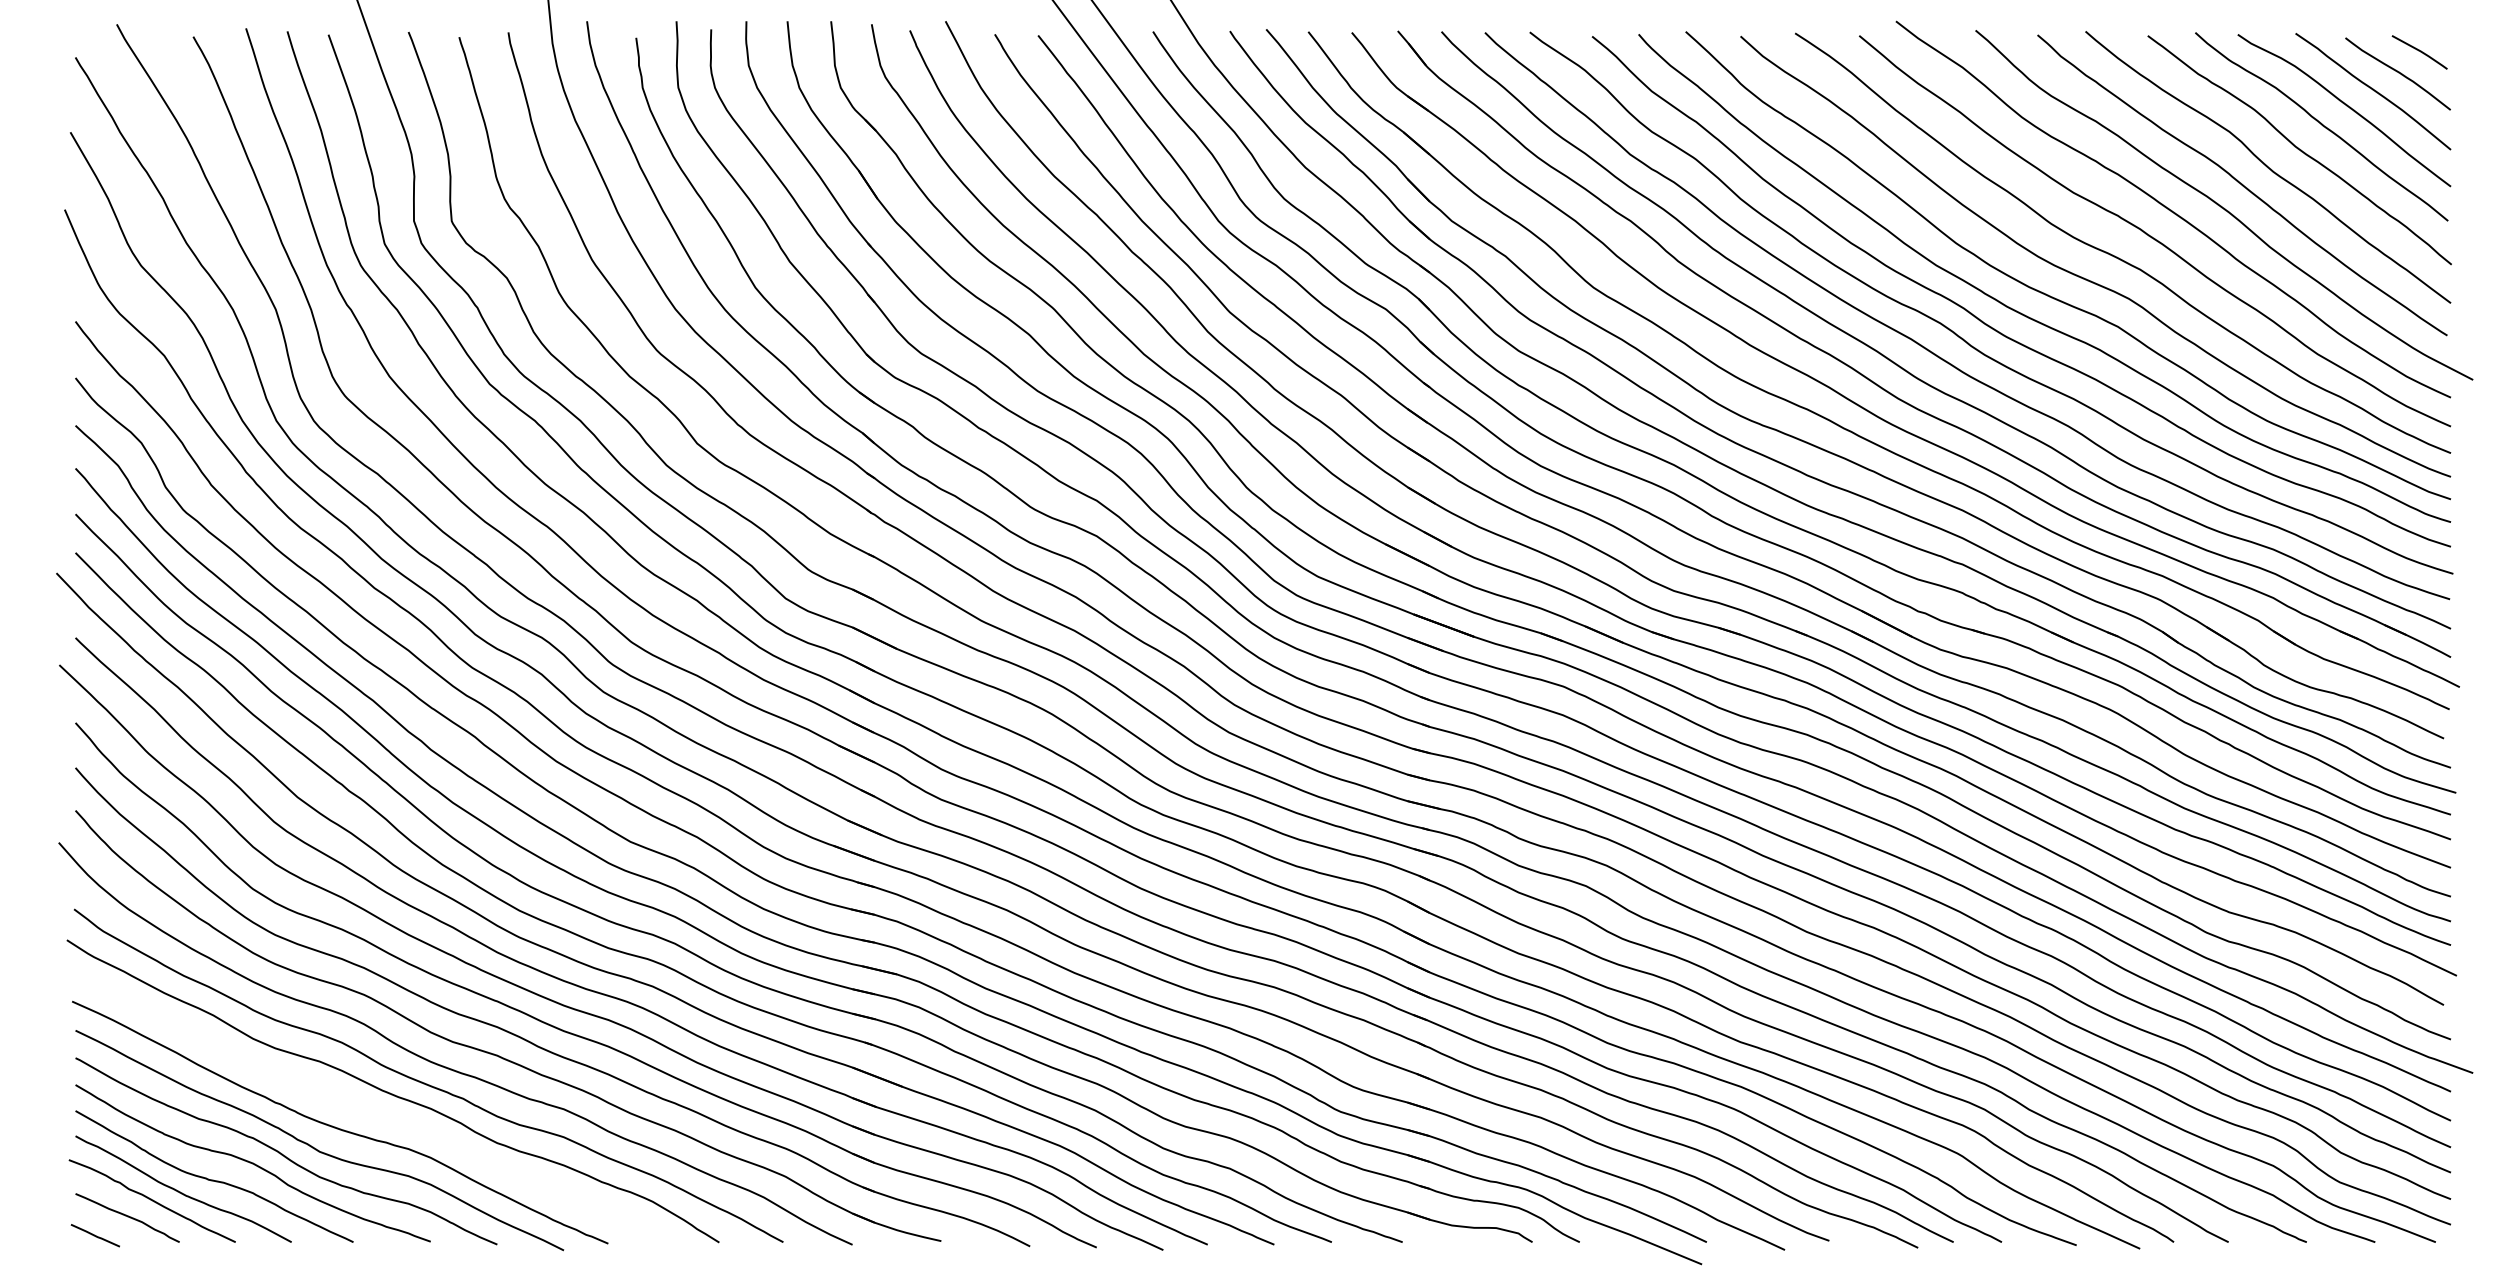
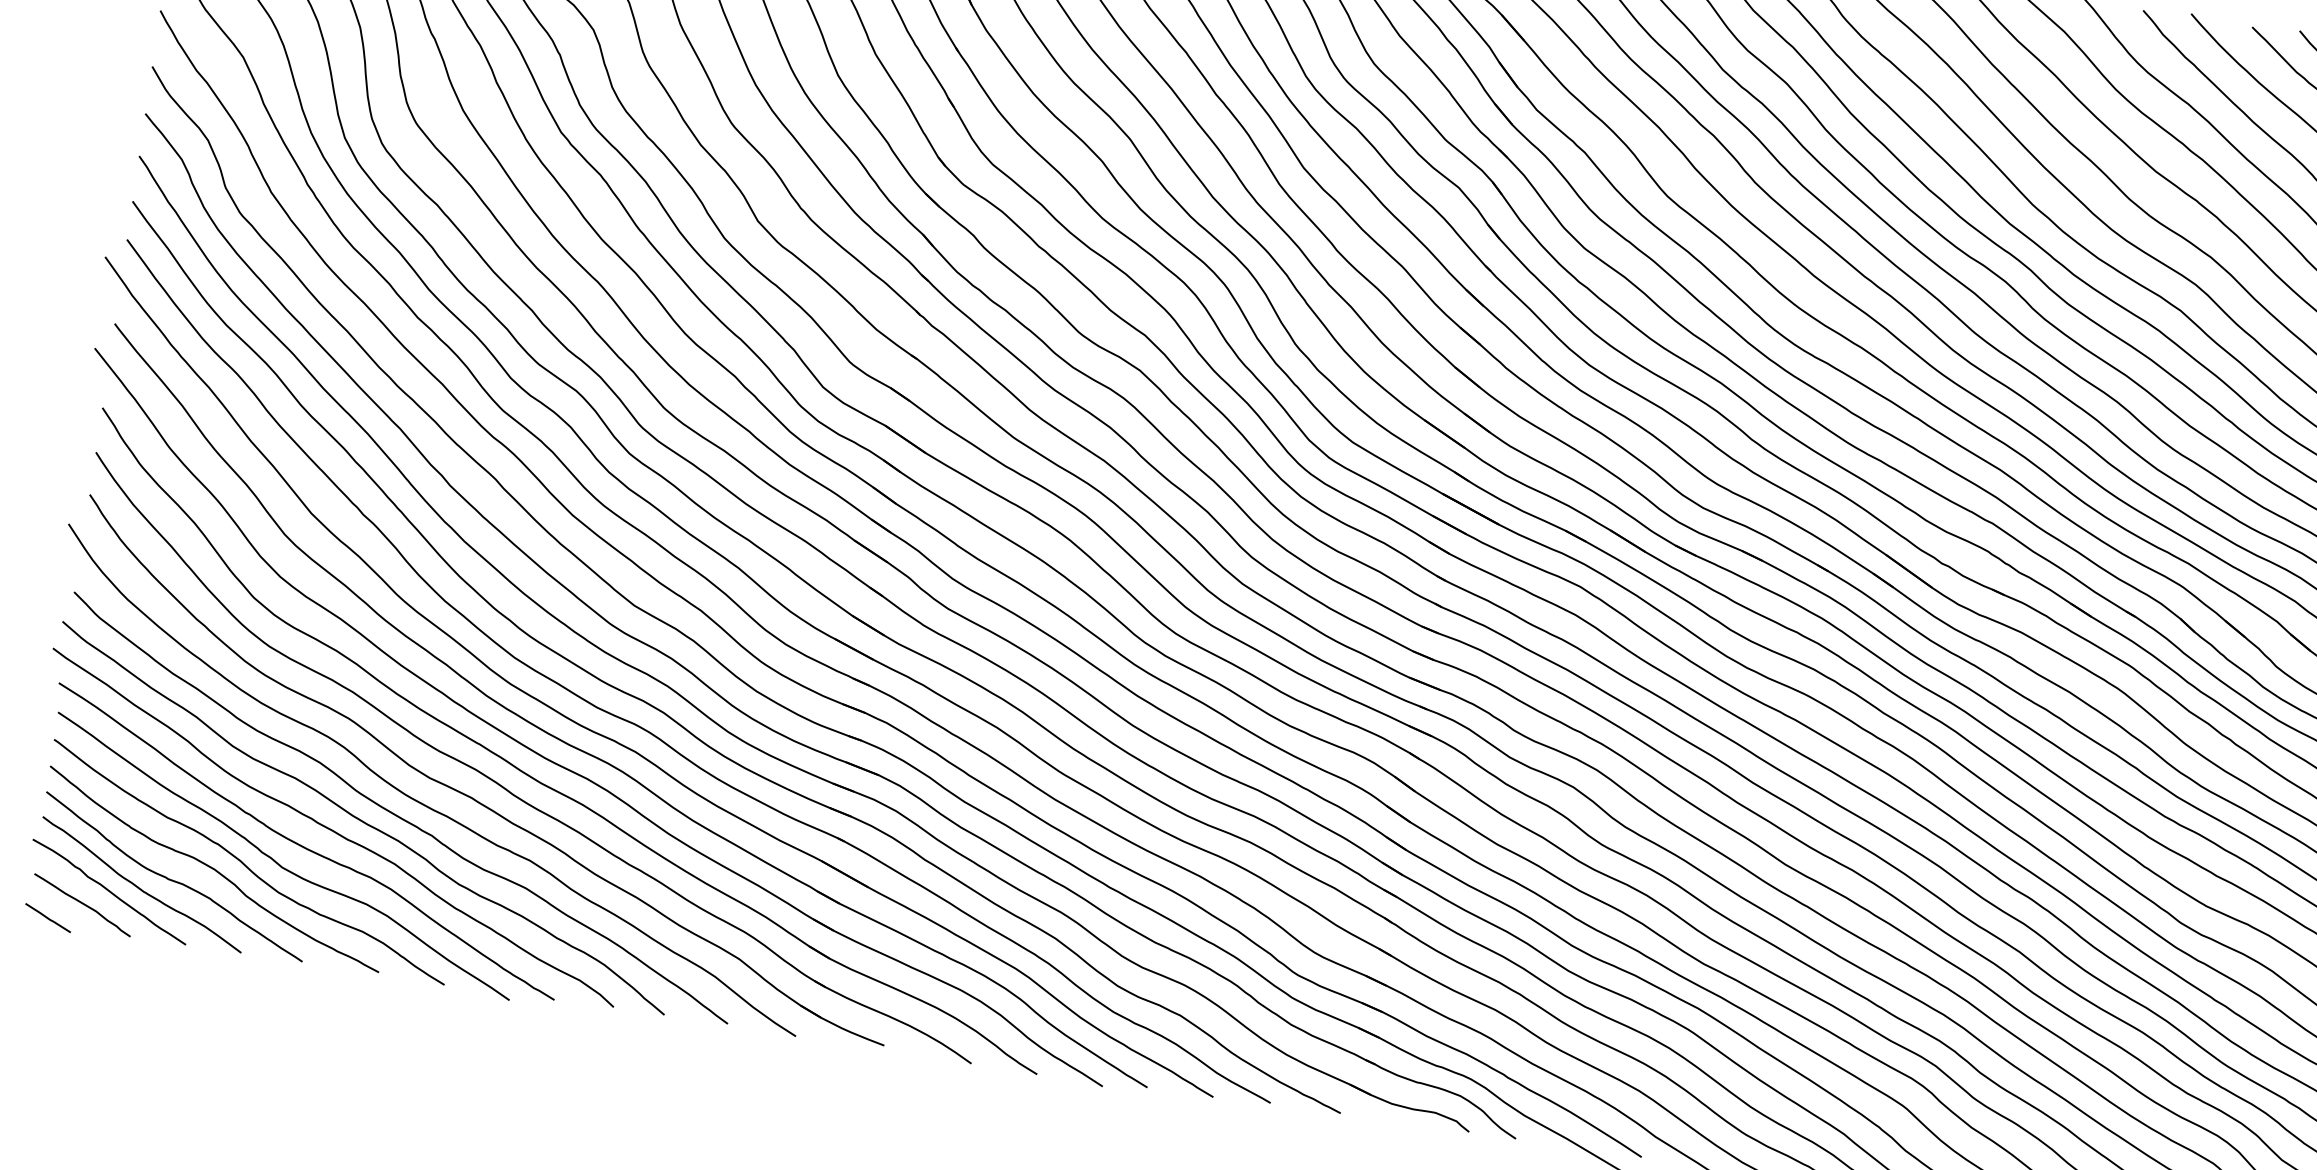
curve: (363, 1106) -> (332, 828), added

